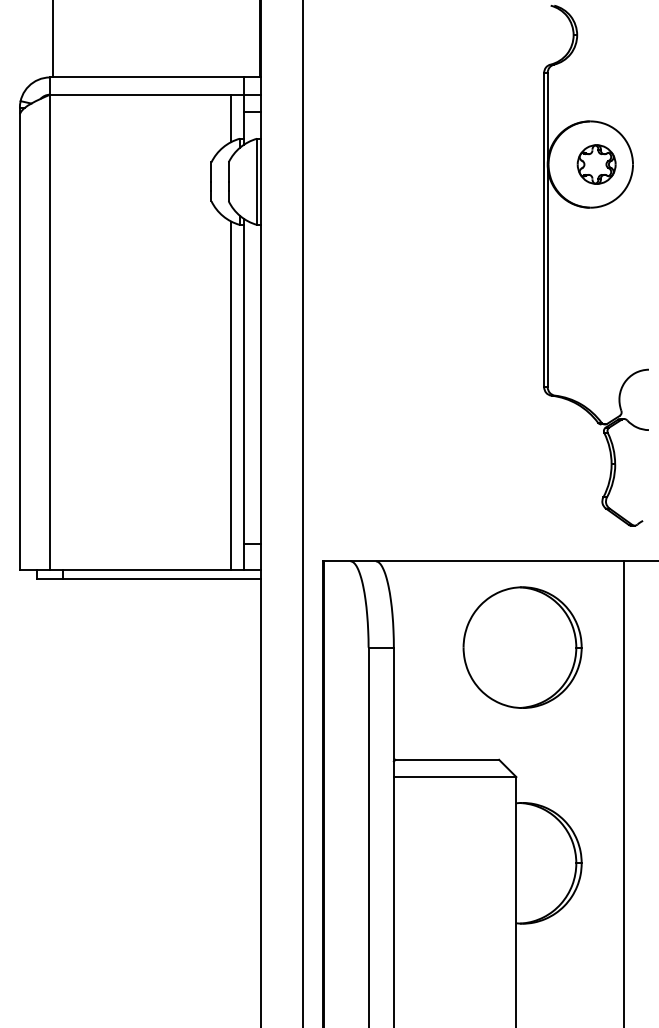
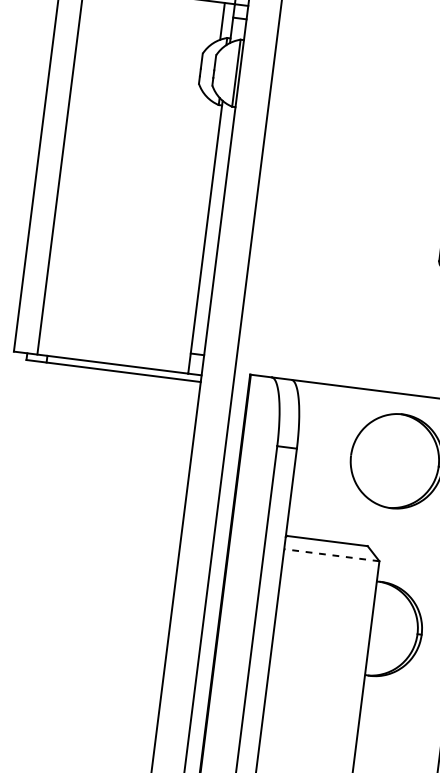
line: (231, 395) -> (195, 236), removed
line: (454, 777) -> (331, 555), solid -> dashed

